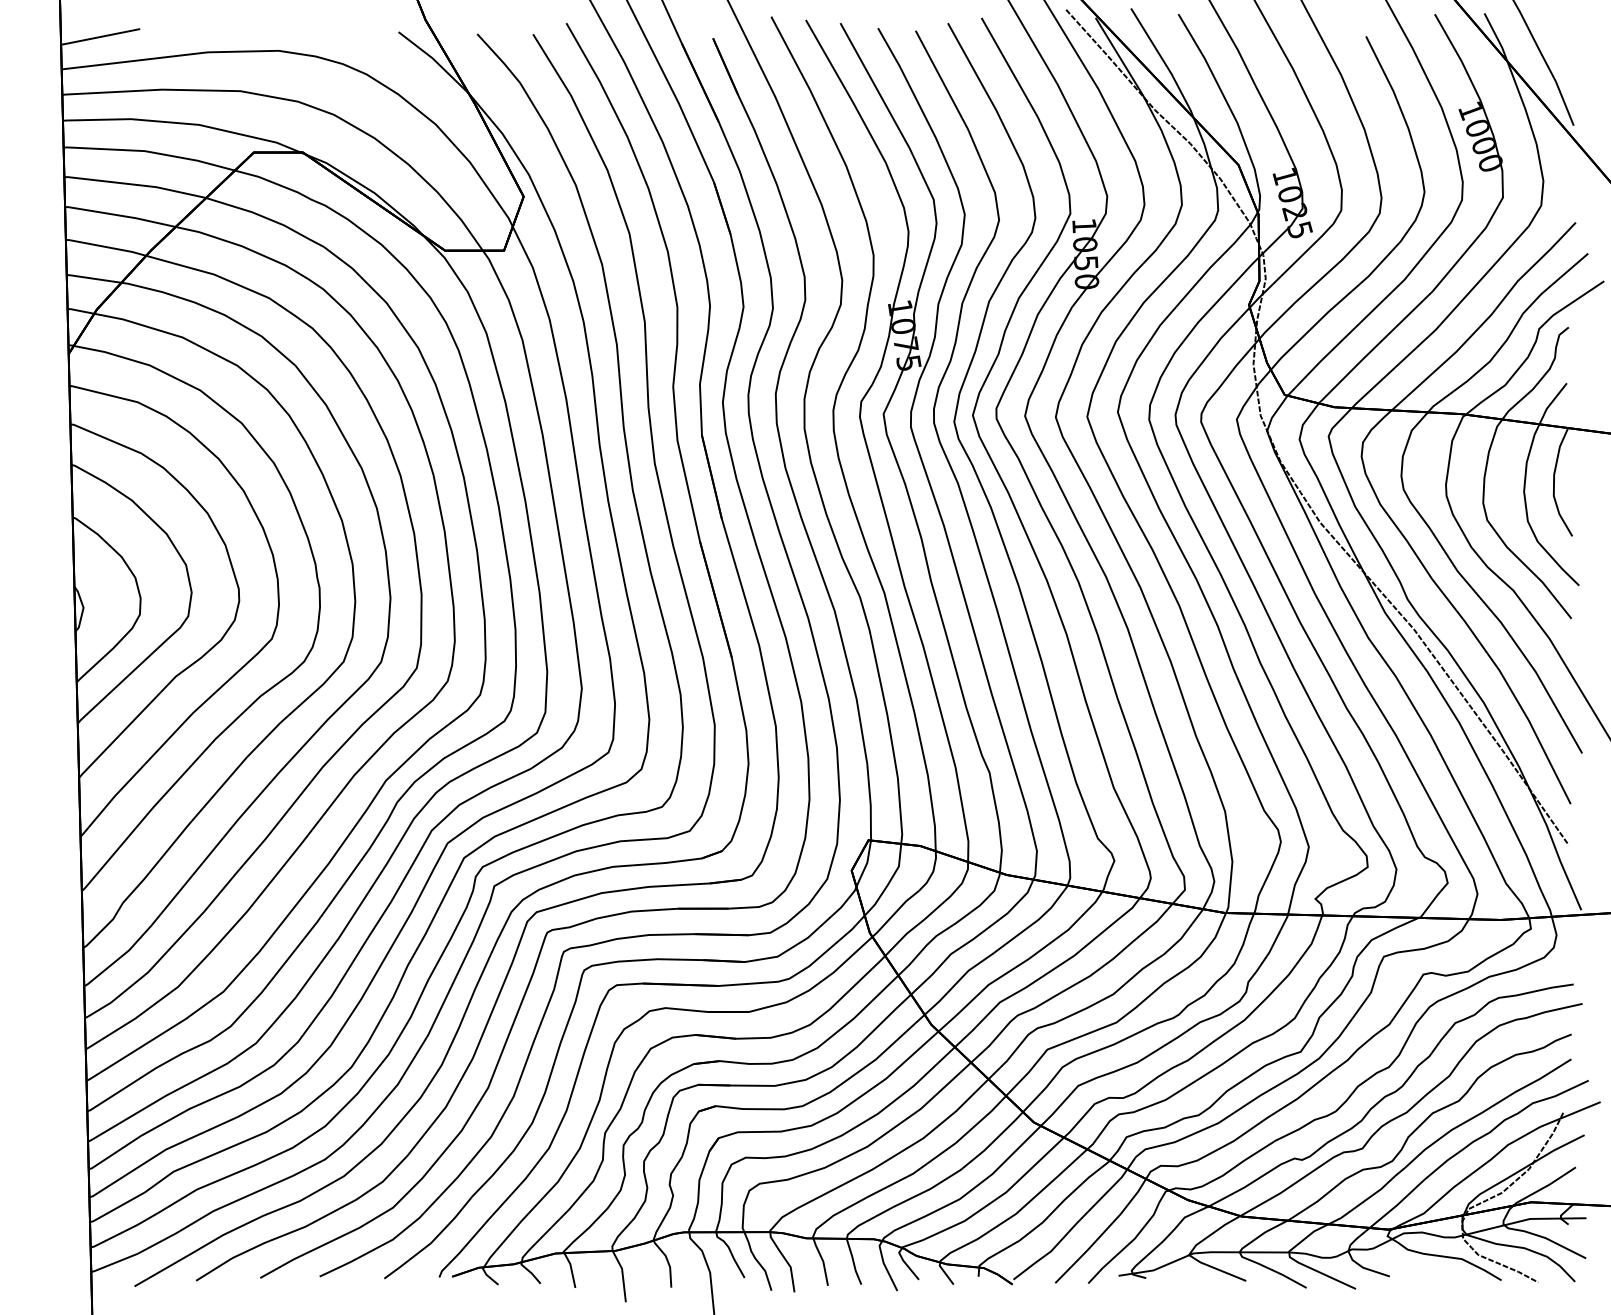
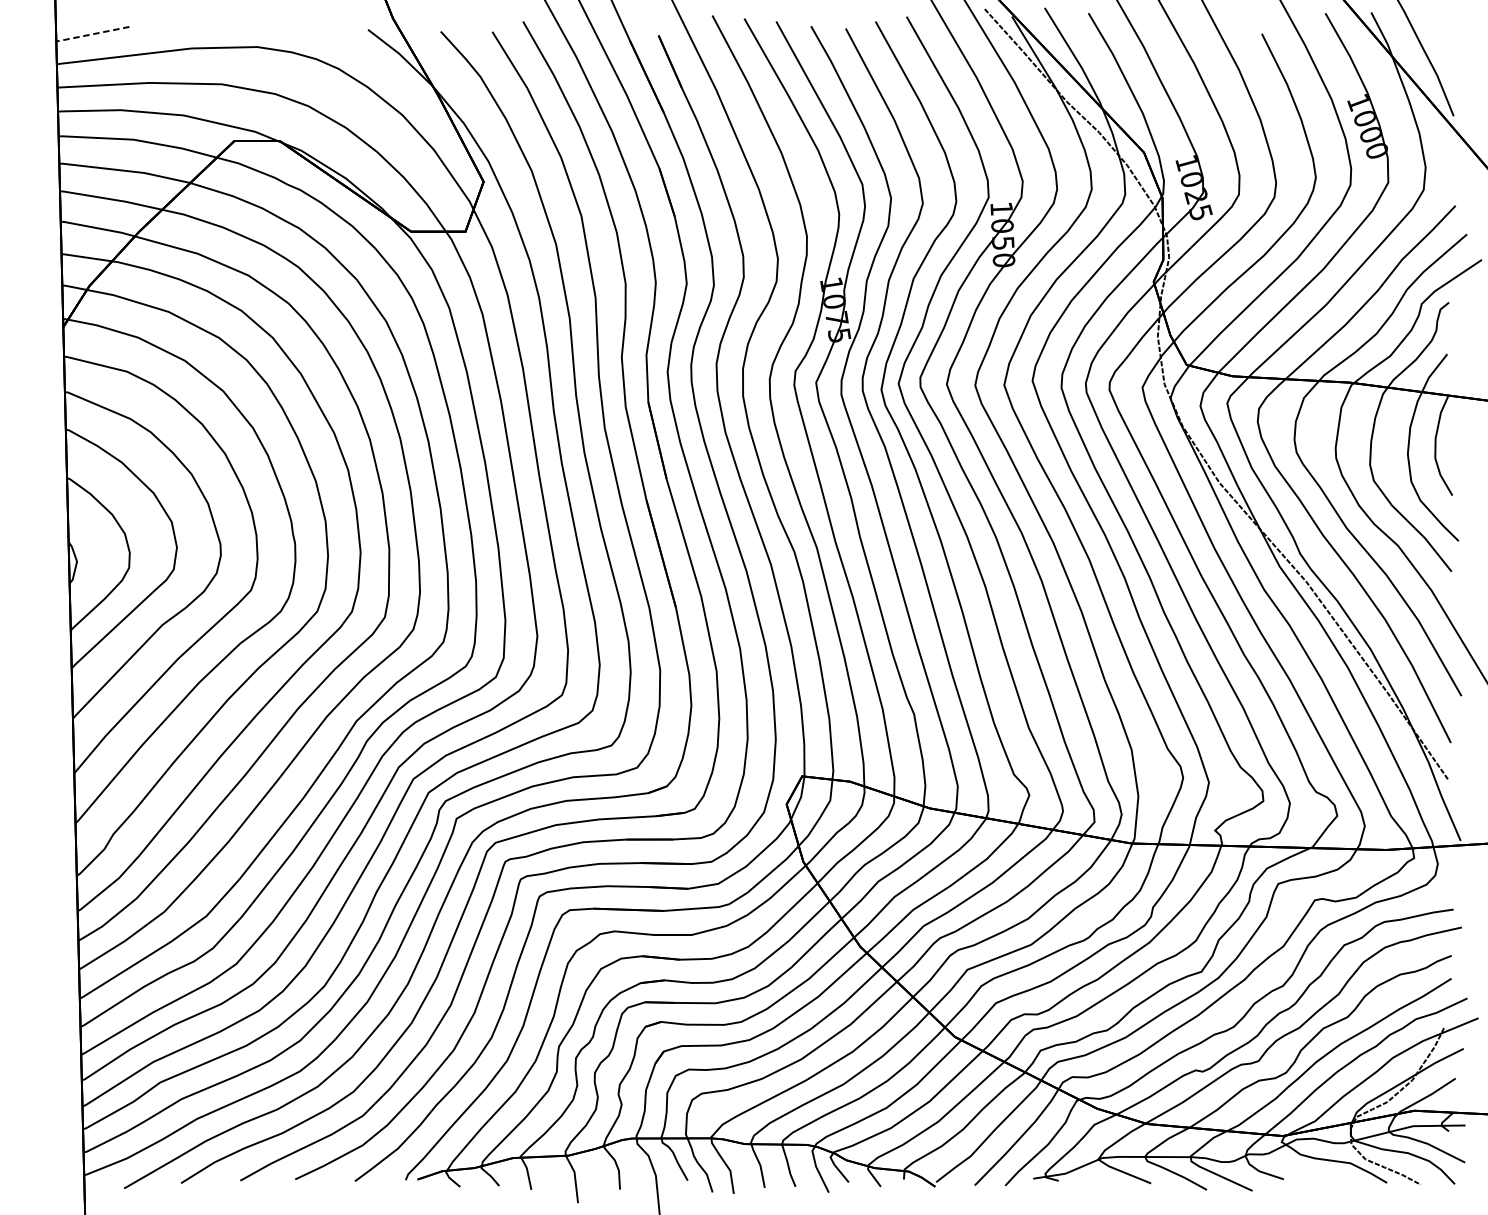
line: (99, 37) -> (91, 34), solid -> dashed

